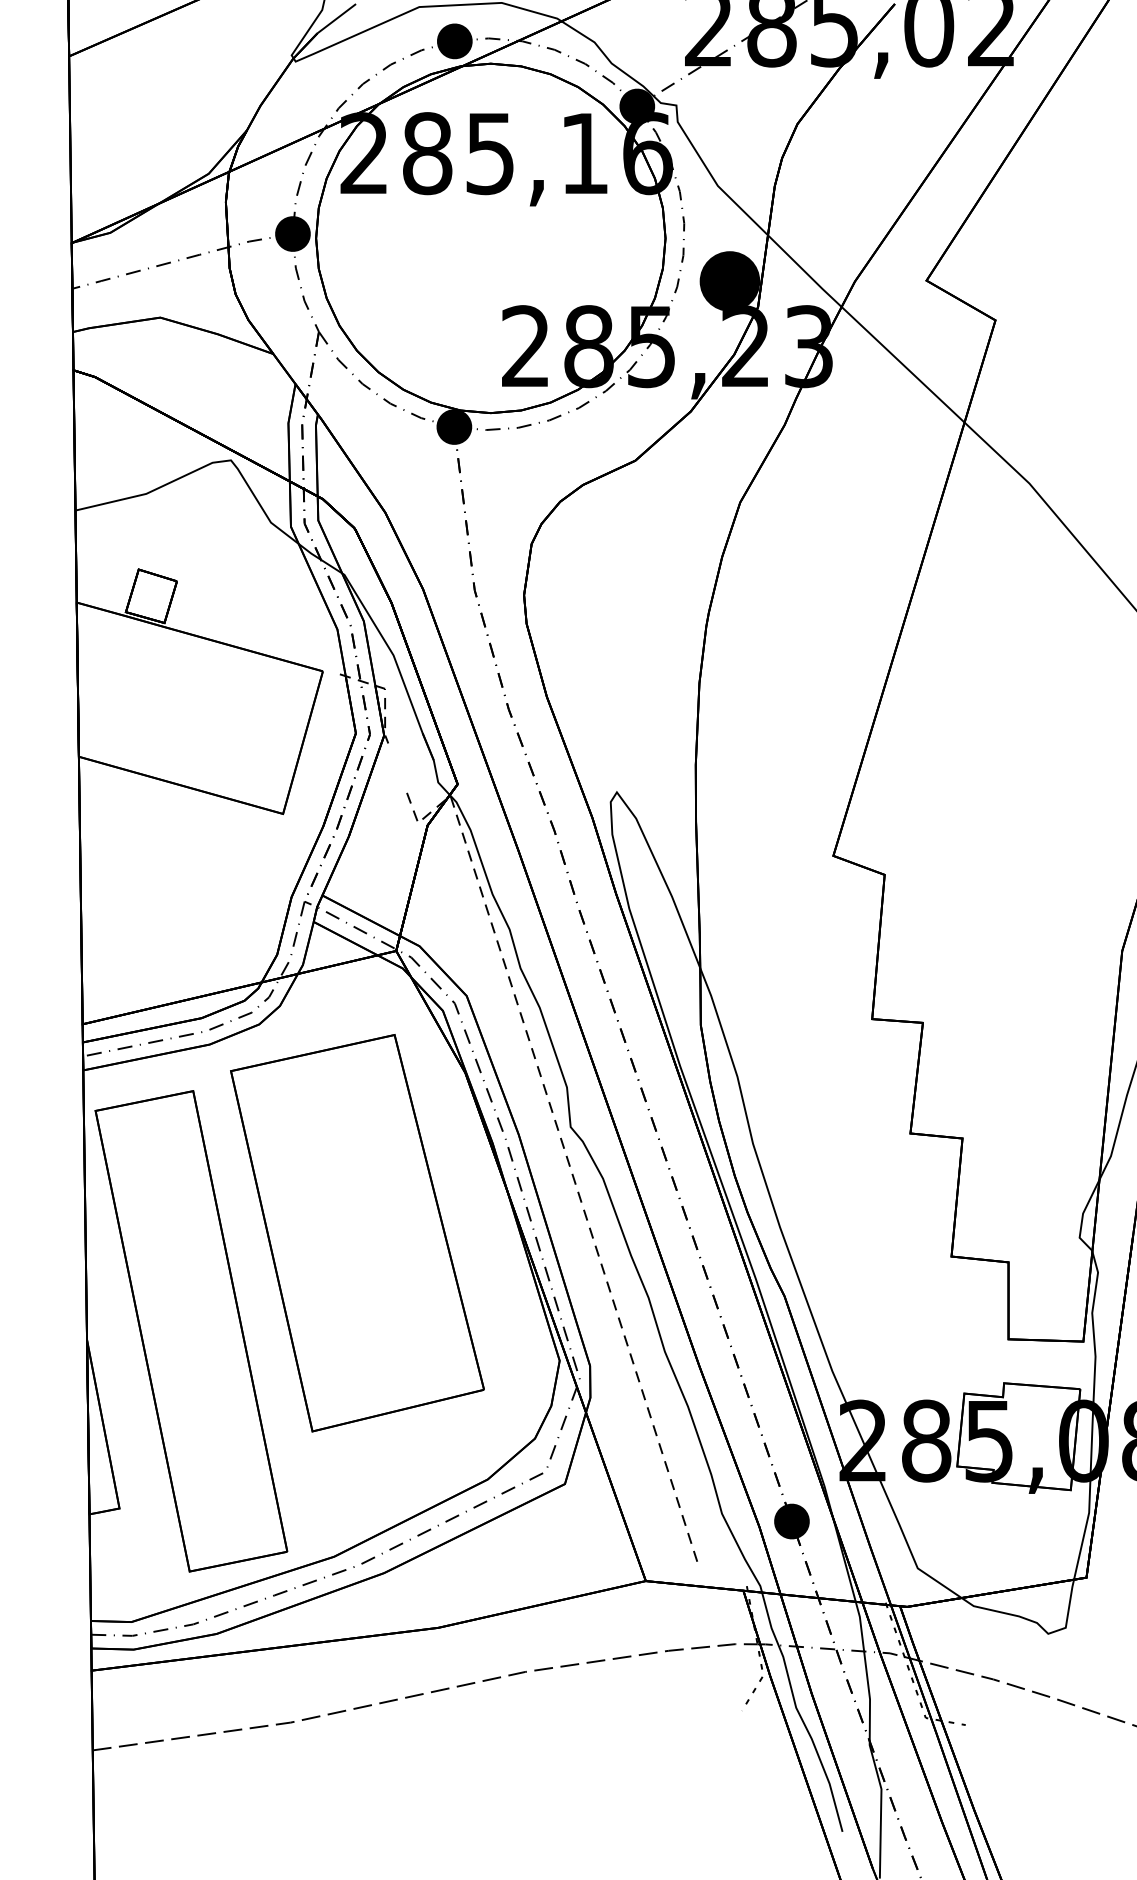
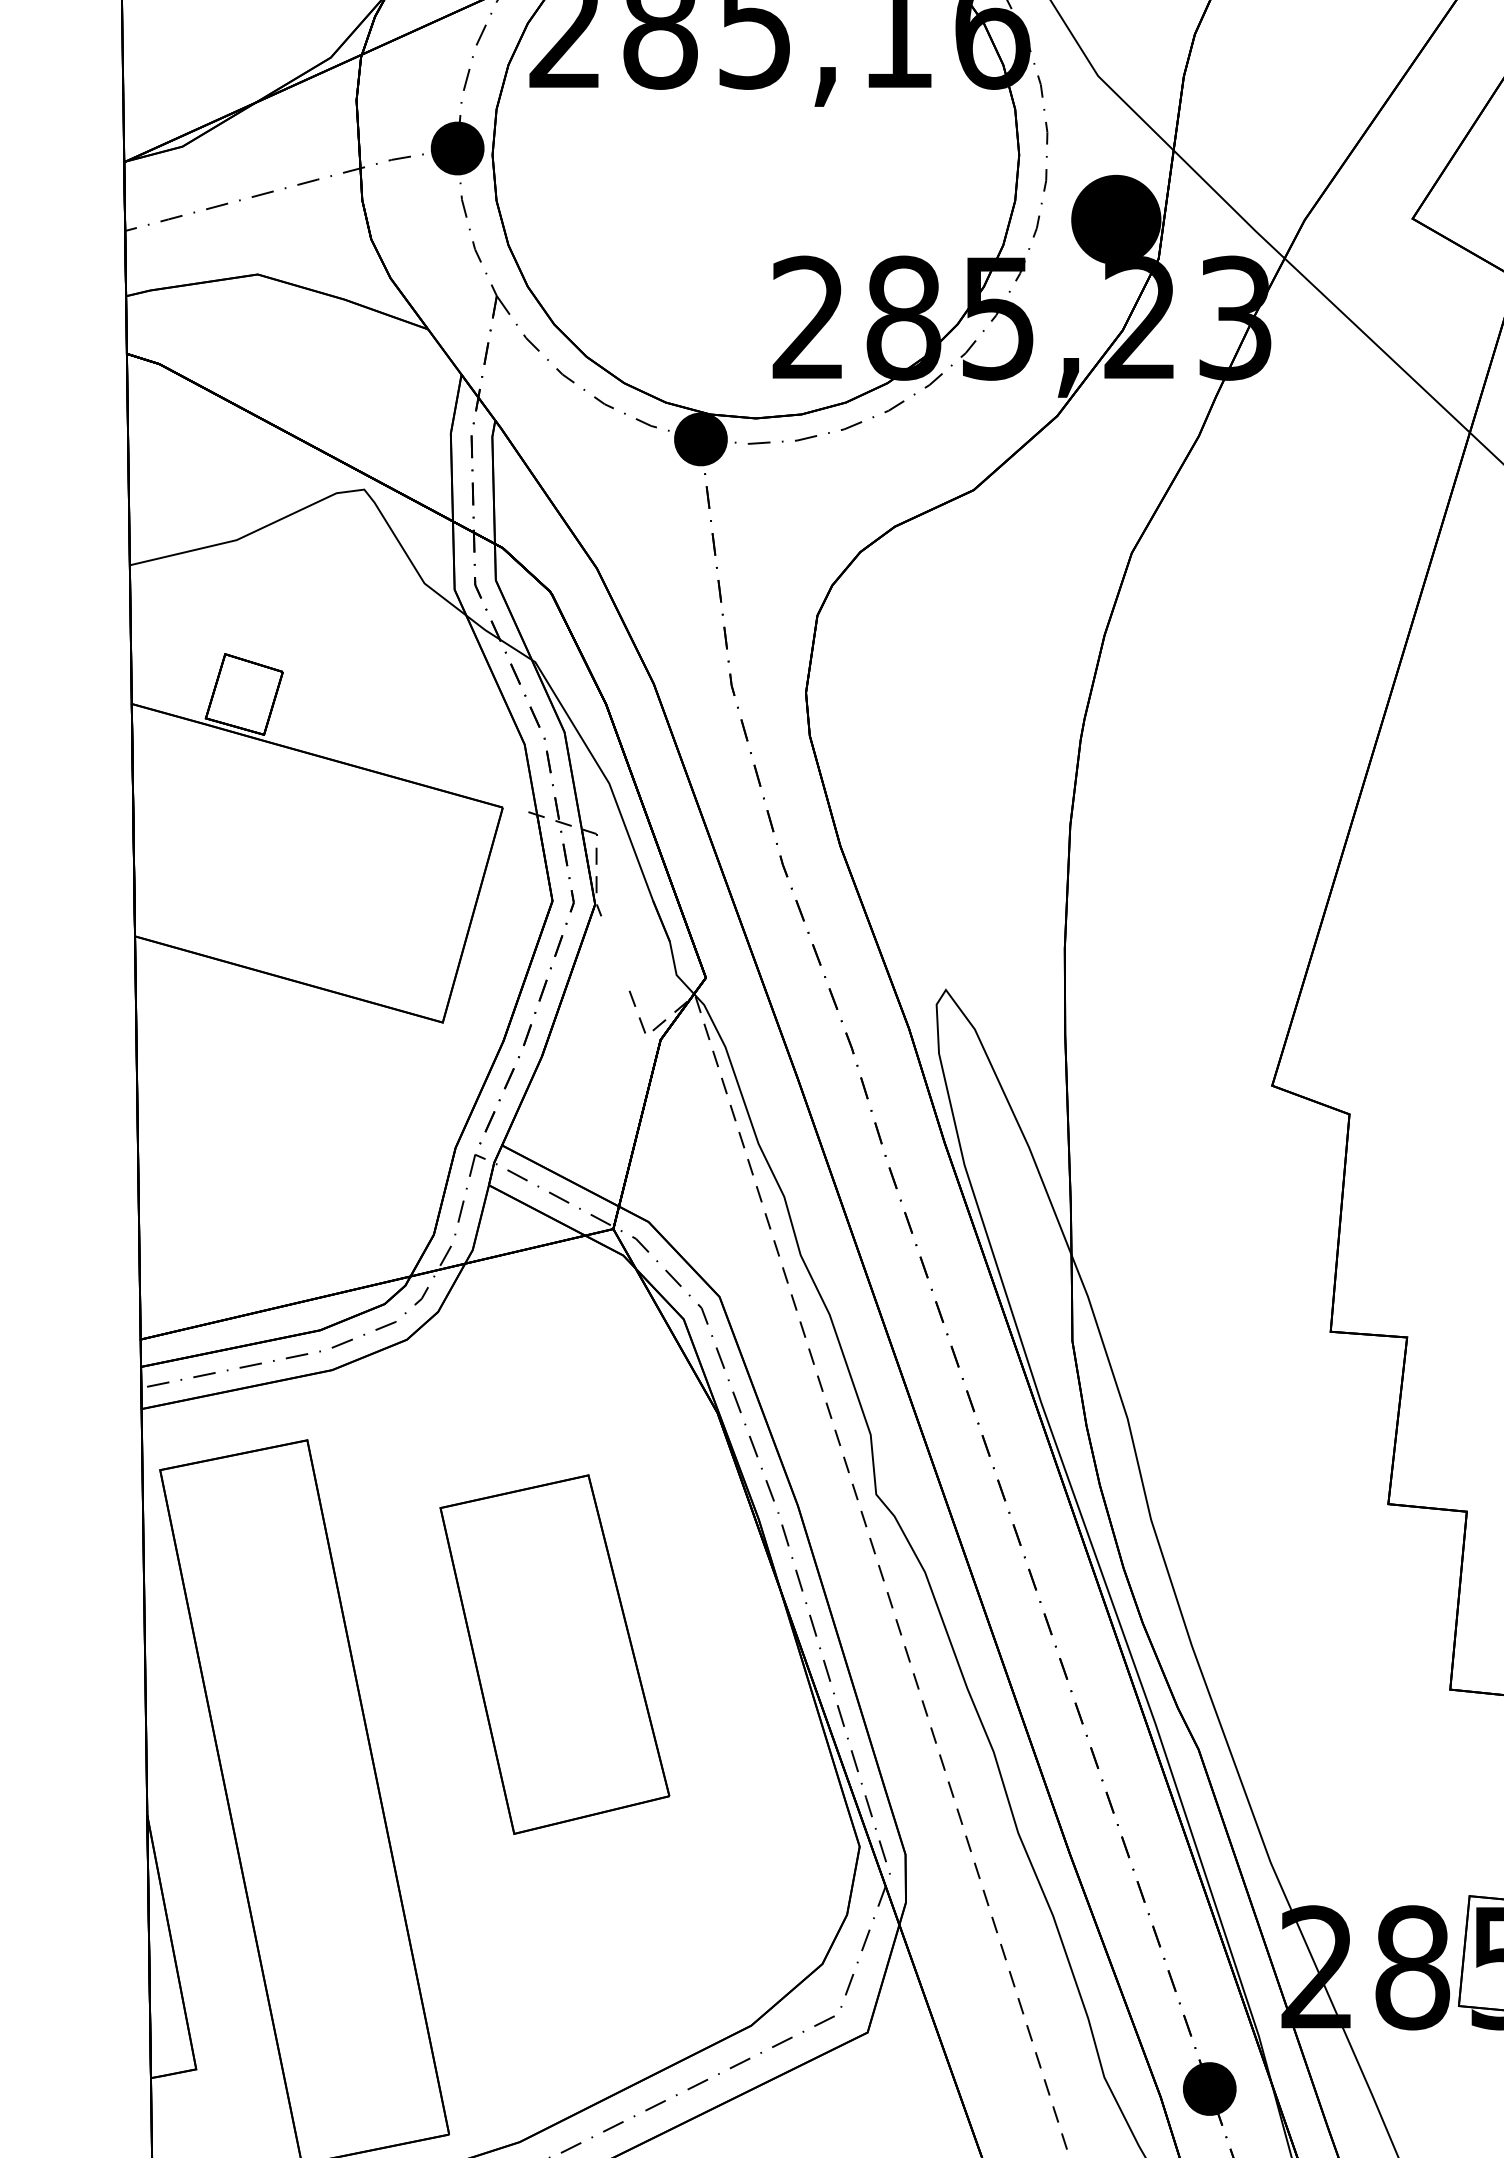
part: (357, 1233) -> (554, 1654), size x0.6

